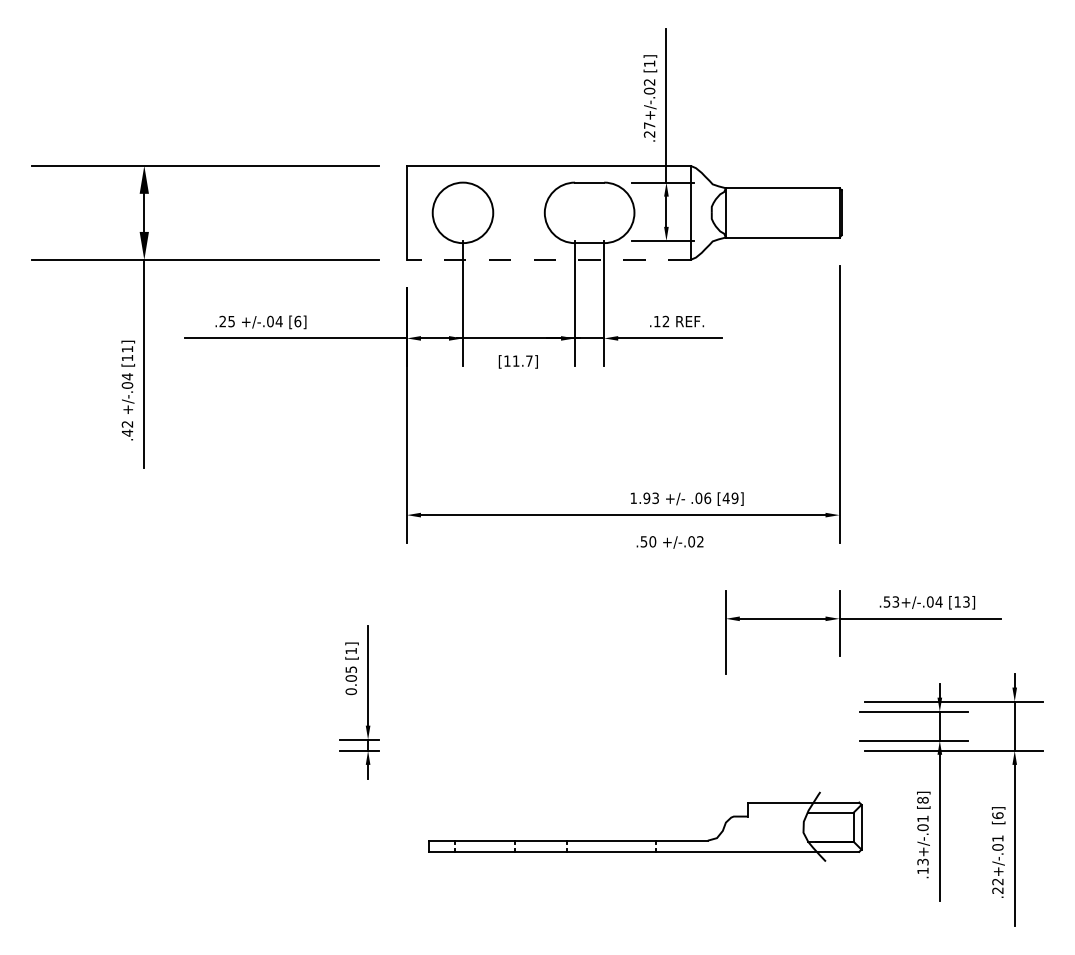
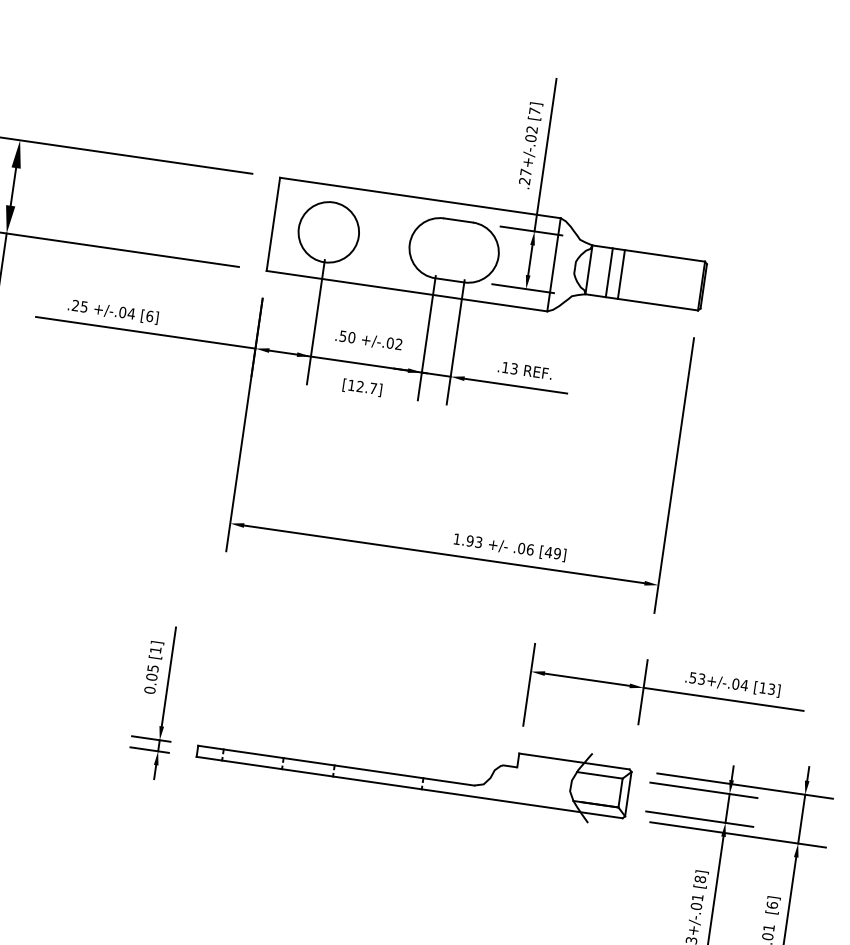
text: (649, 63) -> (534, 111), [1] -> [7]
line: (746, 212) -> (609, 272), added
line: (758, 212) -> (621, 274), added
line: (548, 259) -> (406, 290), dashed -> solid
text: (665, 321) -> (513, 368), .12 -> .13
text: (515, 360) -> (359, 385), [11.7] -> [12.7]
text: (669, 542) -> (368, 340), moved
part: (645, 840) -> (412, 776), moved

